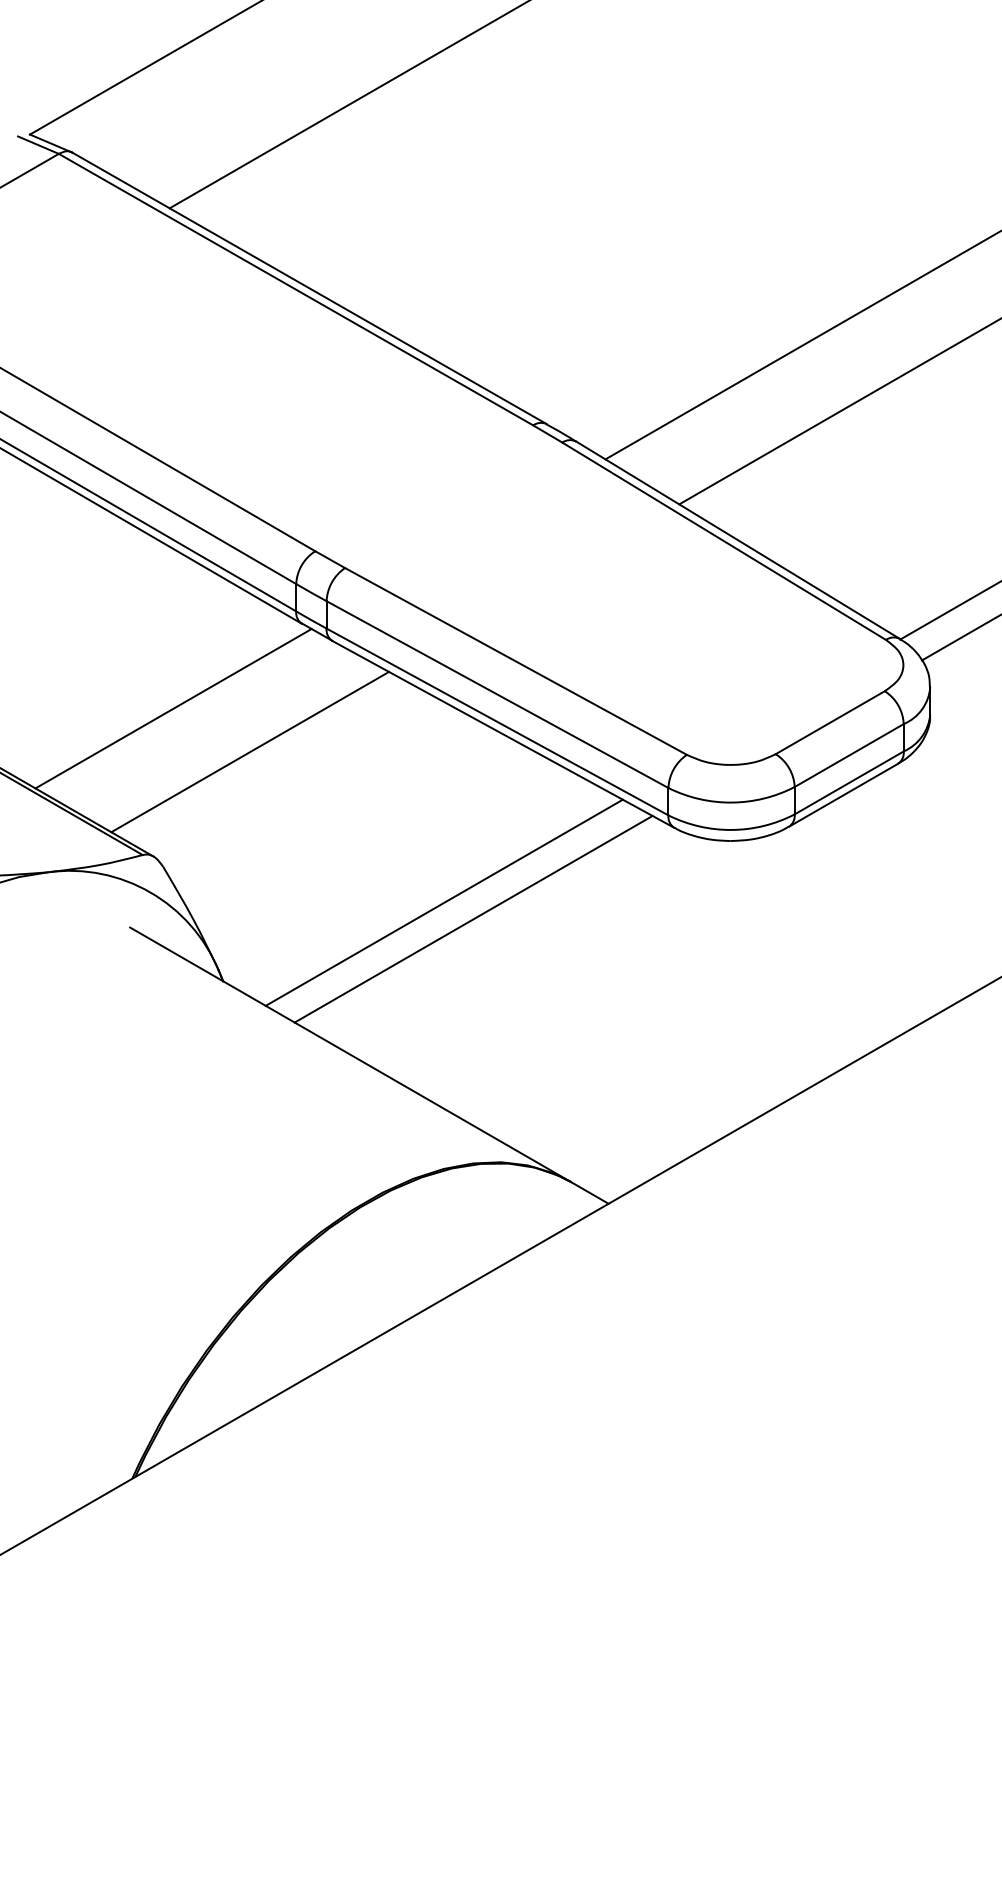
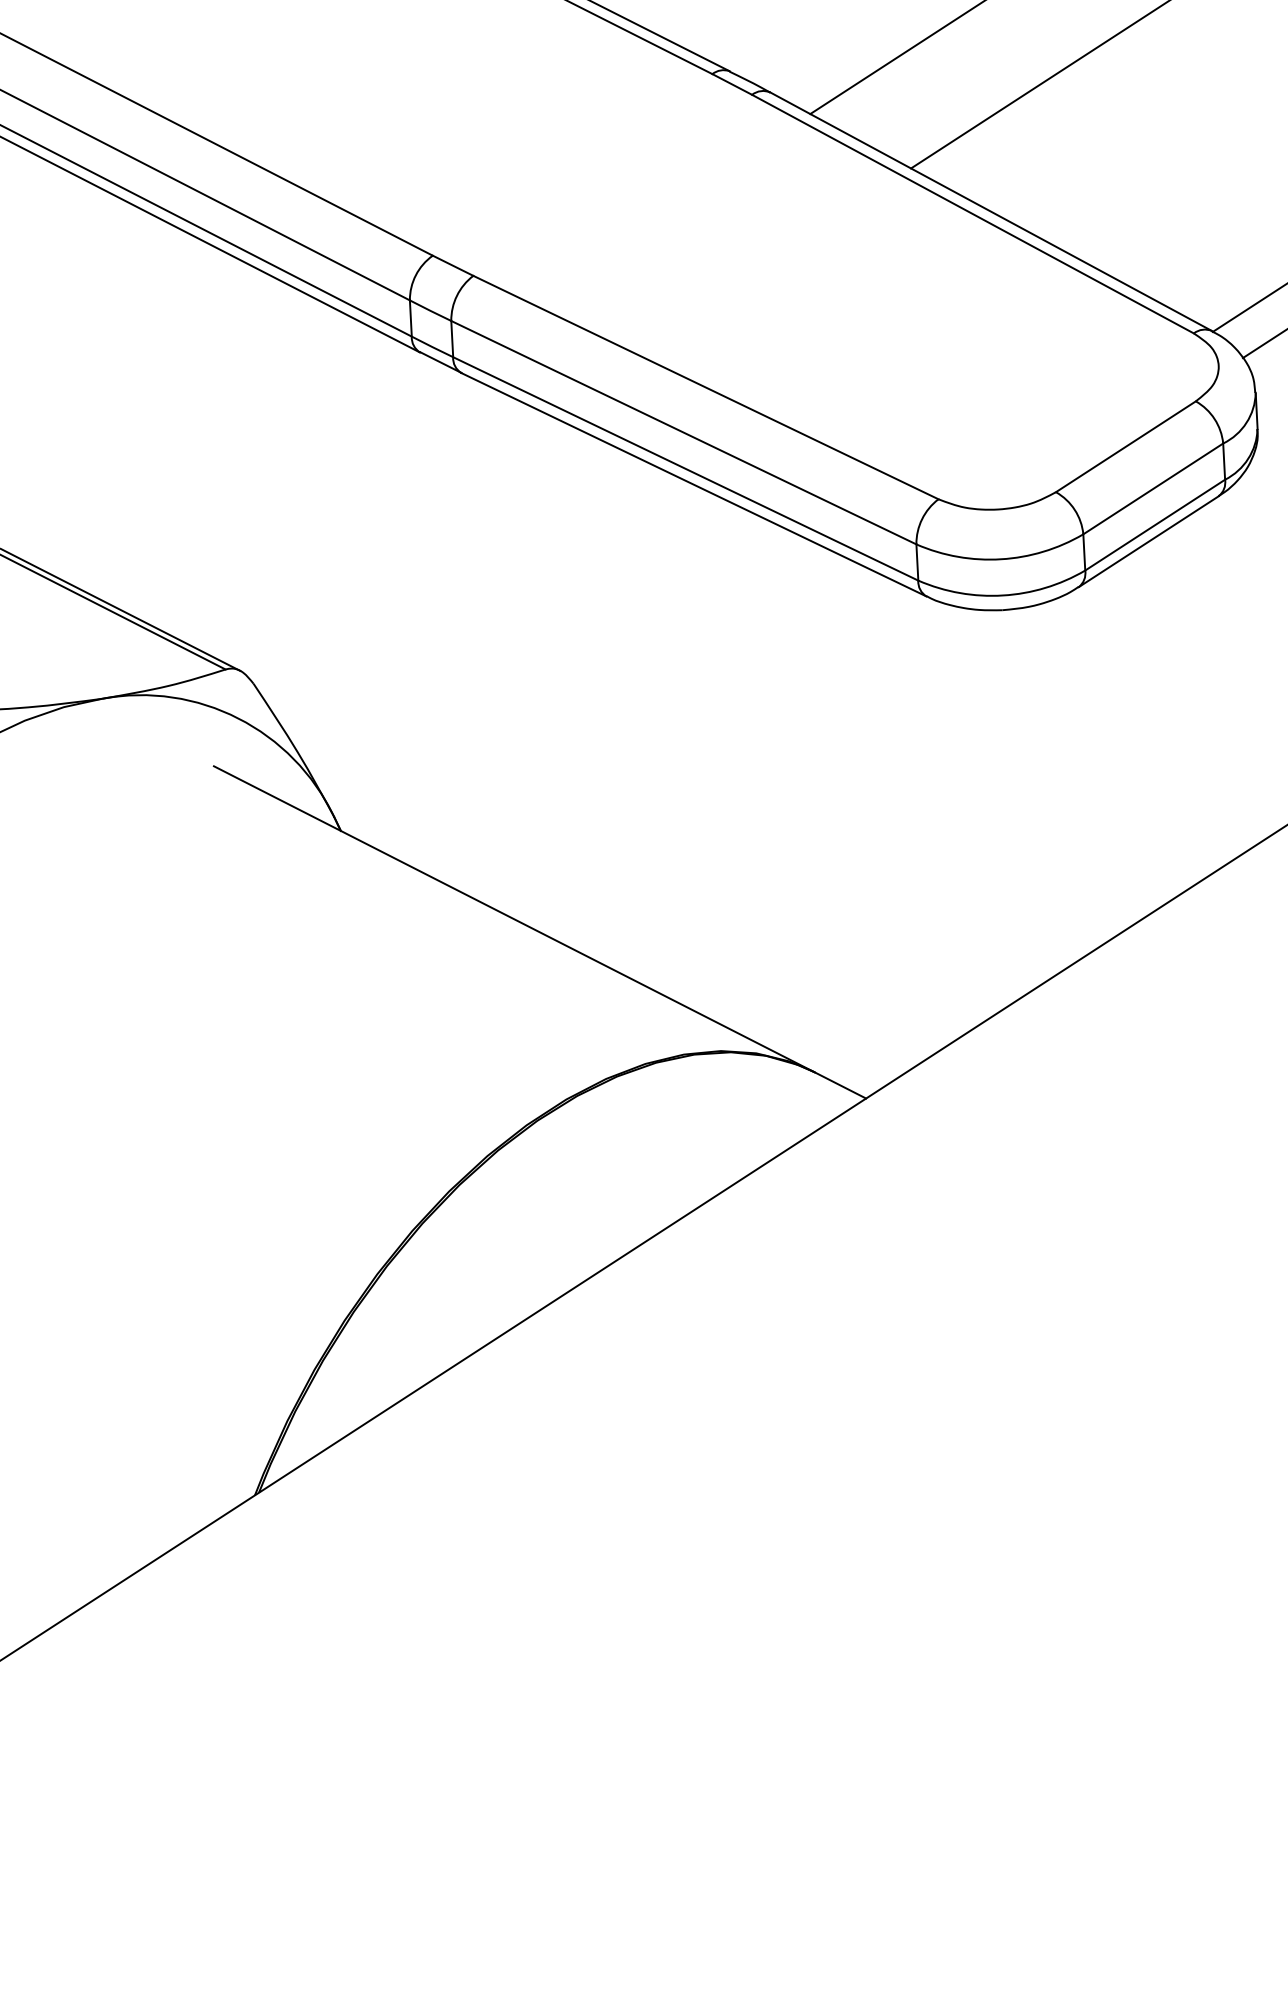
line: (173, 708) -> (256, 473), removed
line: (250, 751) -> (361, 525), removed
line: (443, 902) -> (626, 711), removed
line: (473, 918) -> (667, 730), removed

